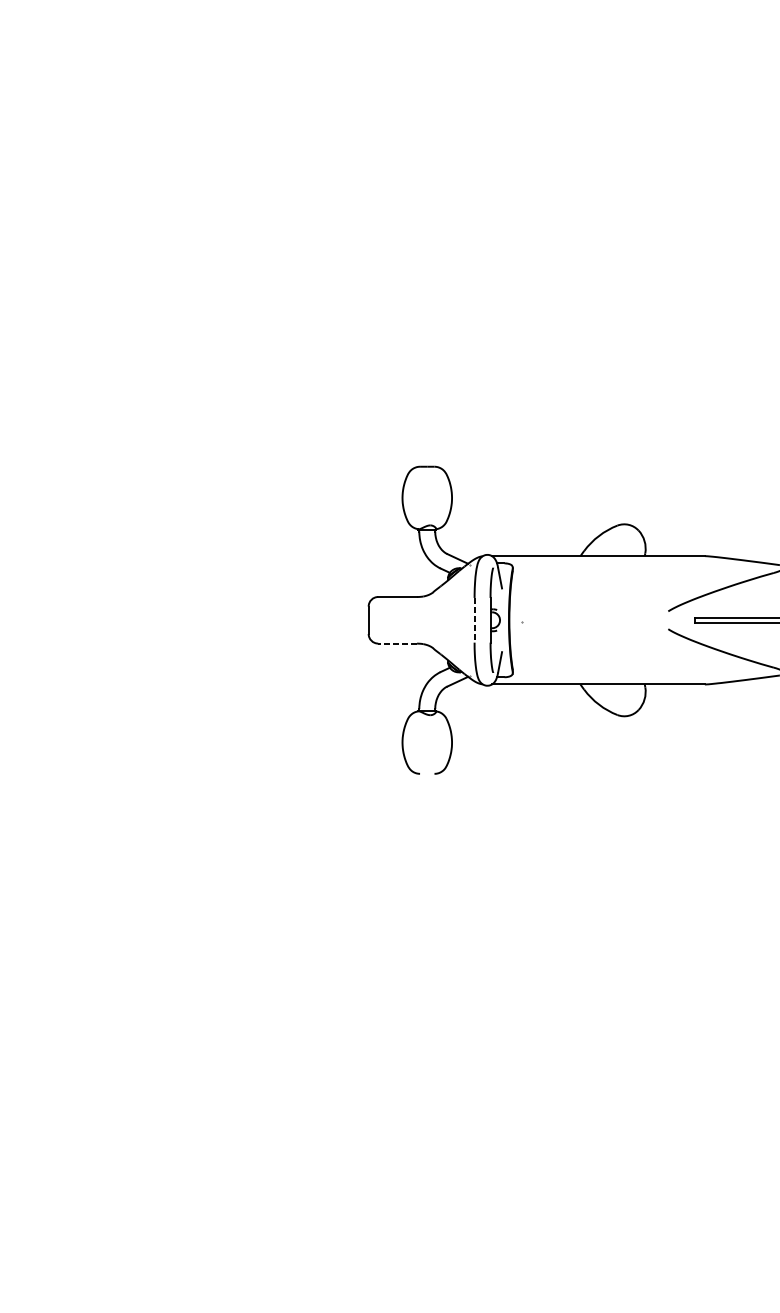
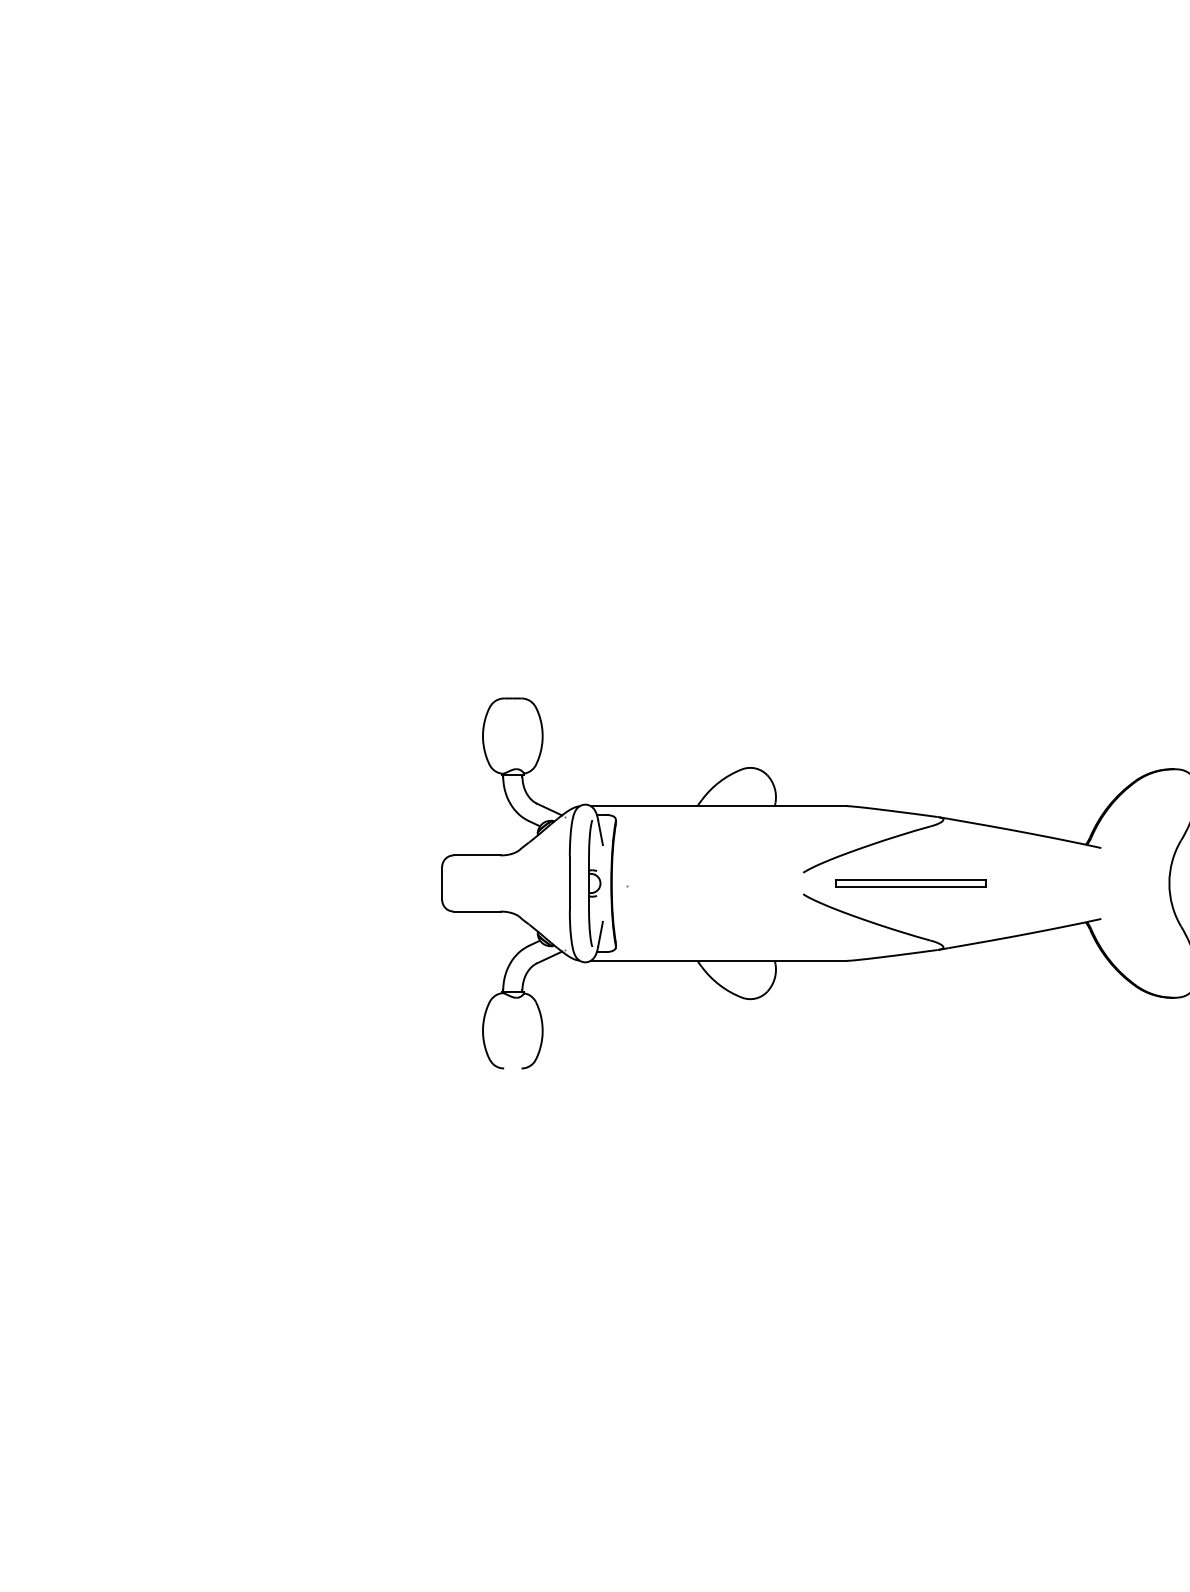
line: (474, 620) -> (569, 883), dashed -> solid
line: (397, 643) -> (476, 911), dashed -> solid

